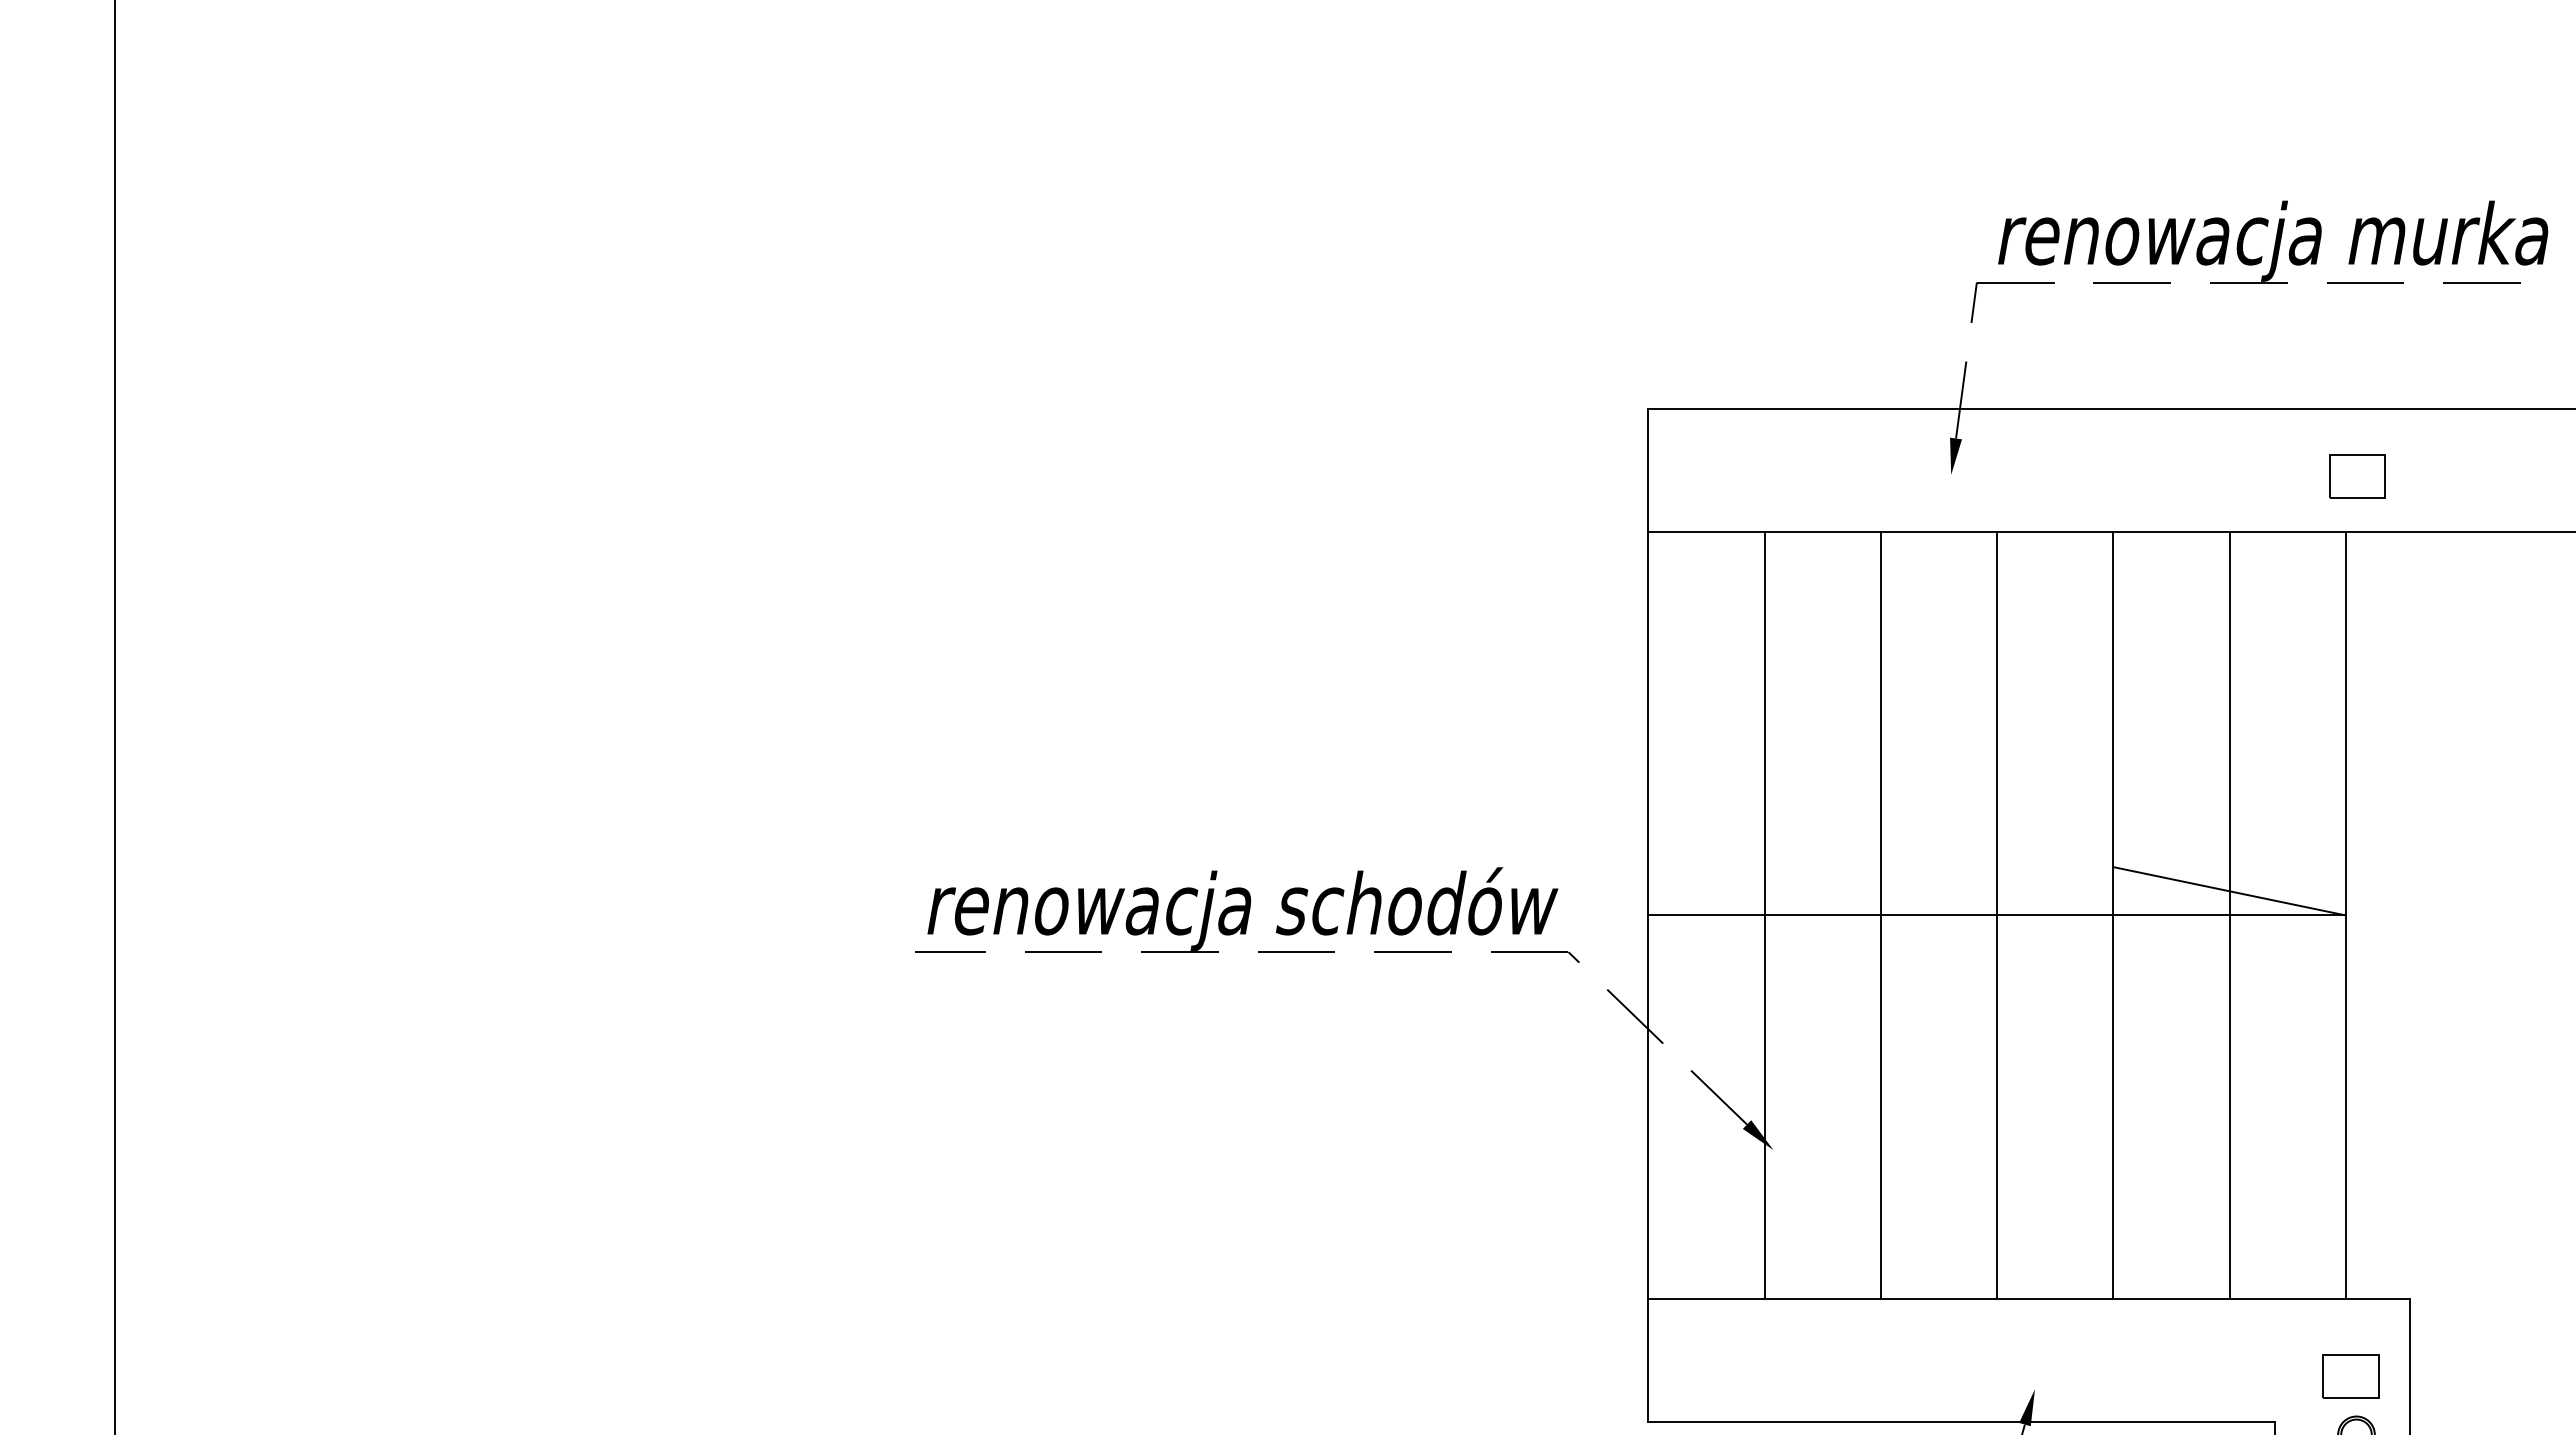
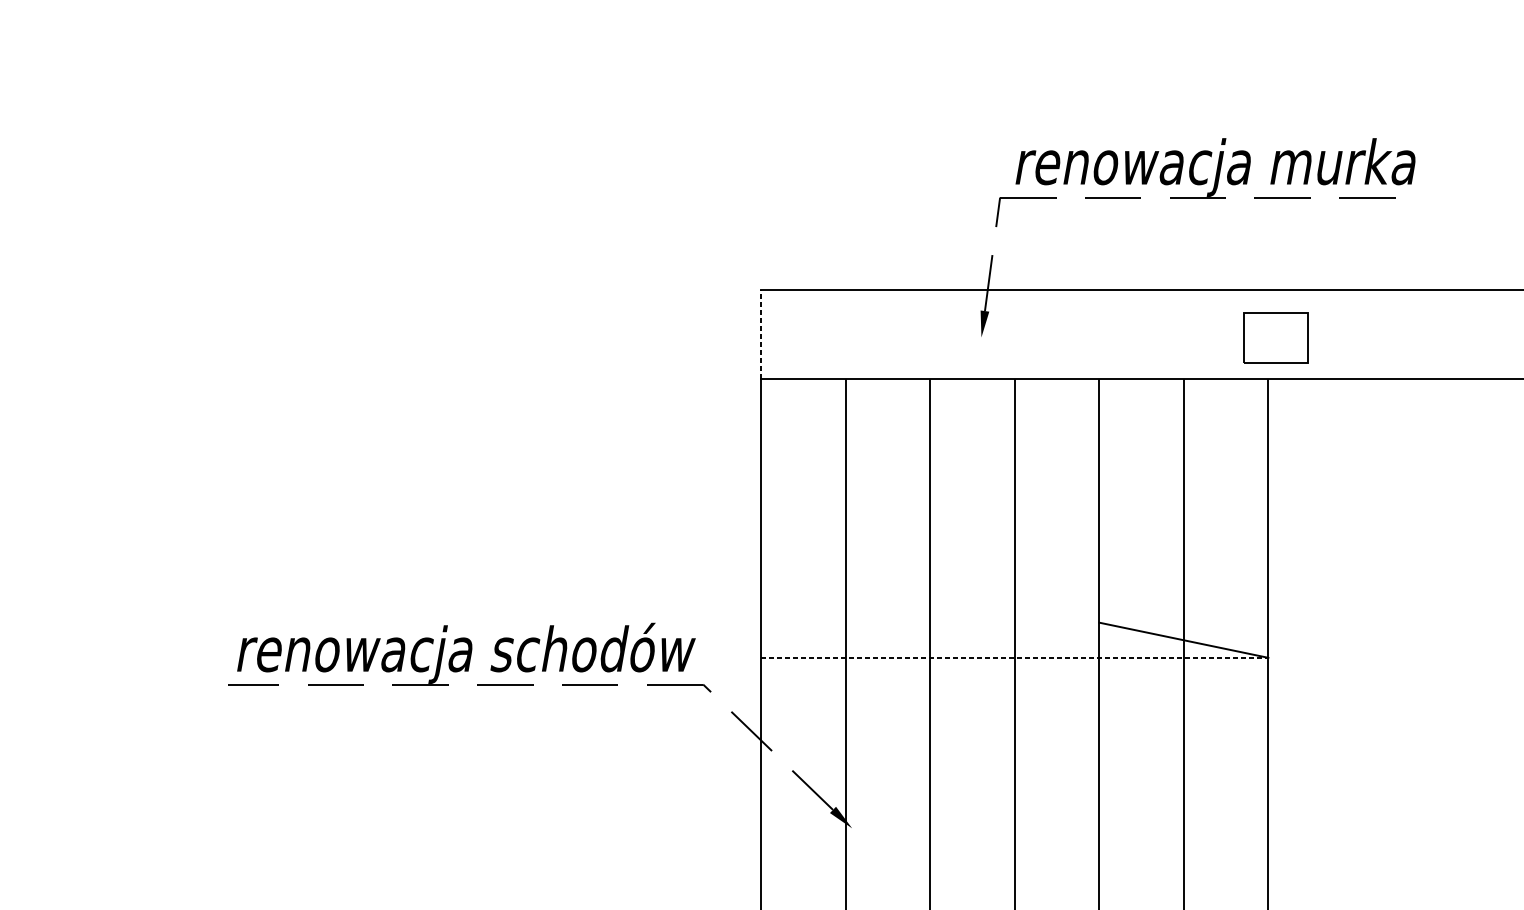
line: (1648, 469) -> (761, 333), solid -> dashed
part: (2357, 476) -> (1276, 338), size x1.6
line: (1997, 915) -> (1015, 657), solid -> dashed

